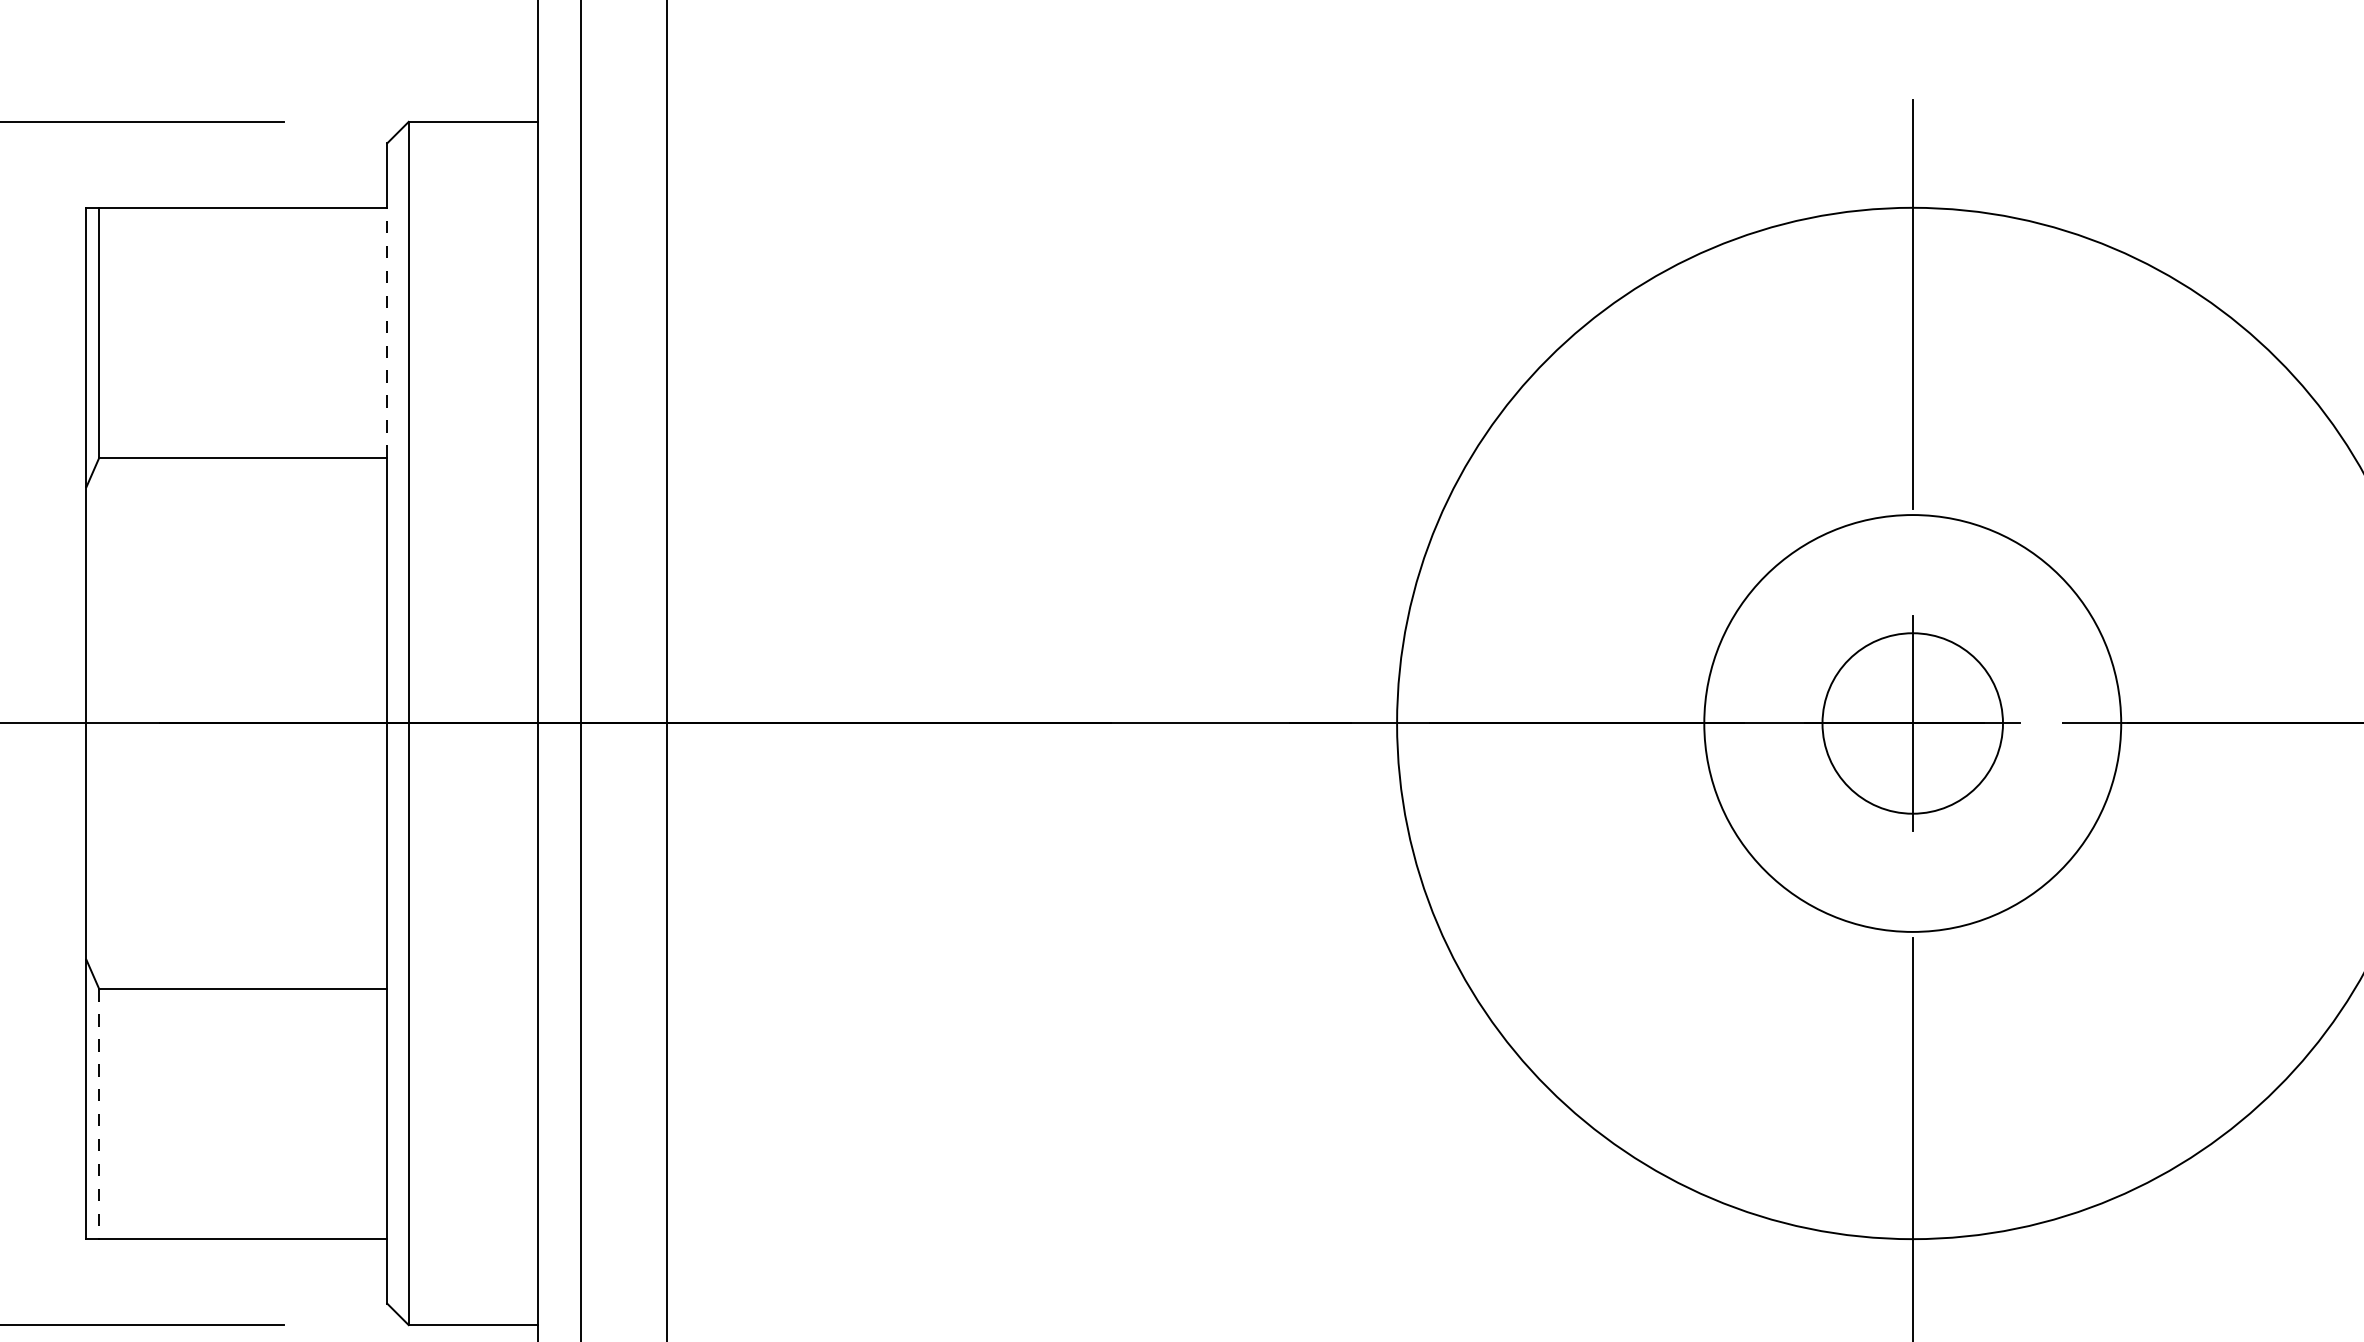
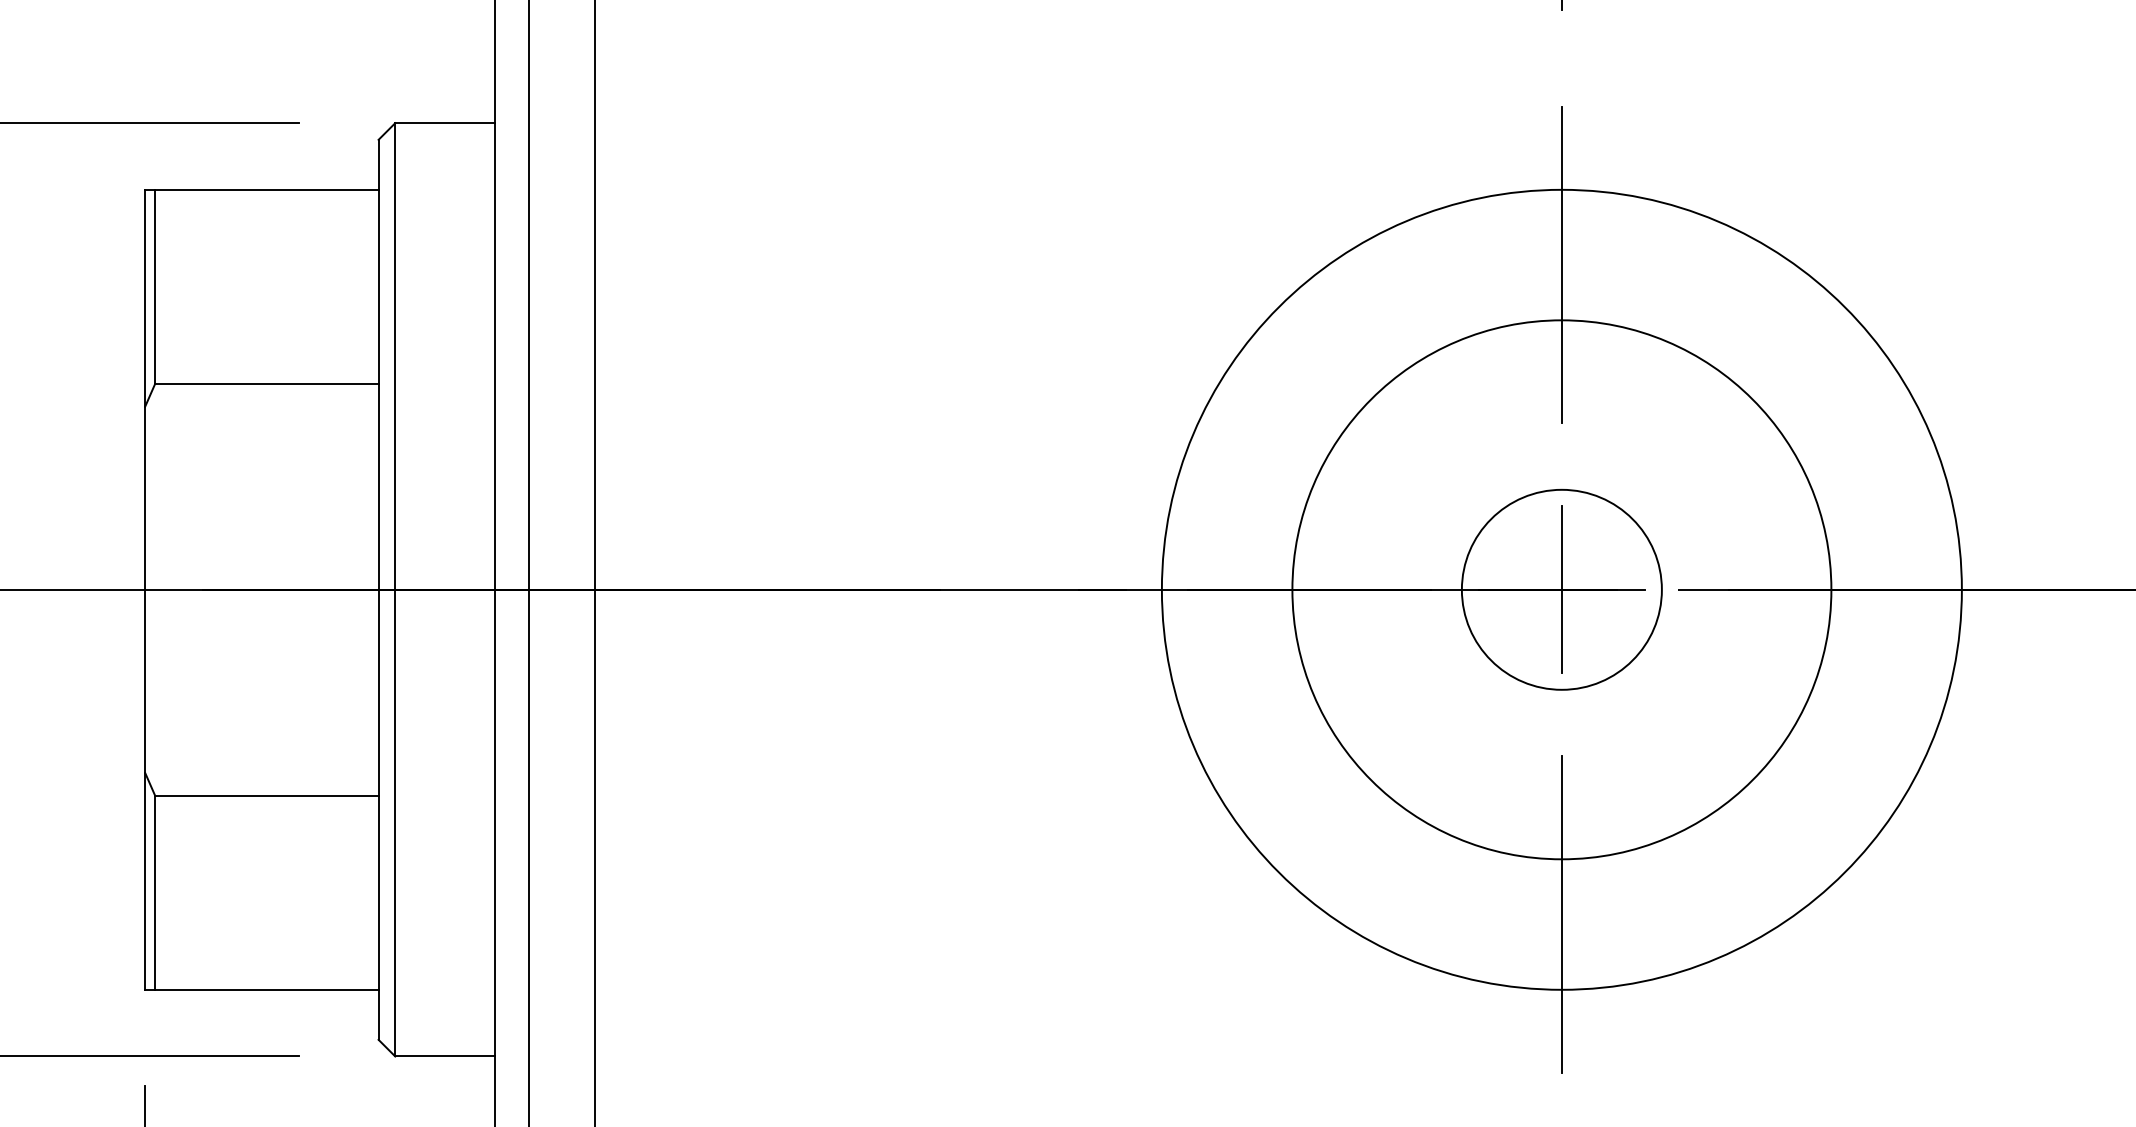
line: (387, 332) -> (378, 286), dashed -> solid
circle: (1912, 723) -> (1561, 589), size x1.43
circle: (1912, 723) -> (1561, 589), size x1.67
line: (99, 1113) -> (155, 892), dashed -> solid

